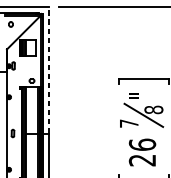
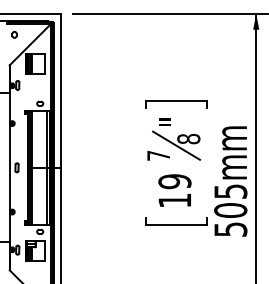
line: (49, 70) -> (61, 90), dashed -> solid
text: (142, 152) -> (174, 190), 26 -> 19

